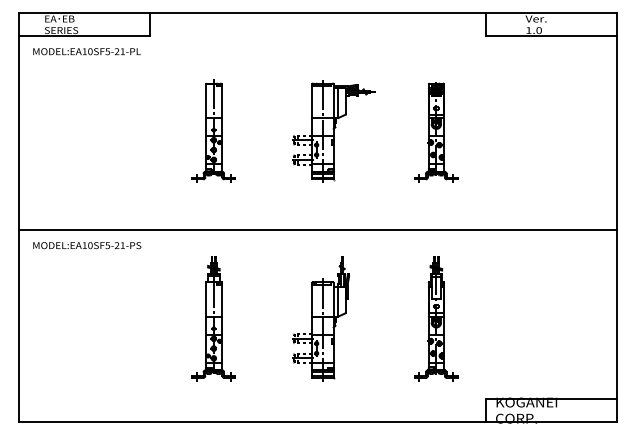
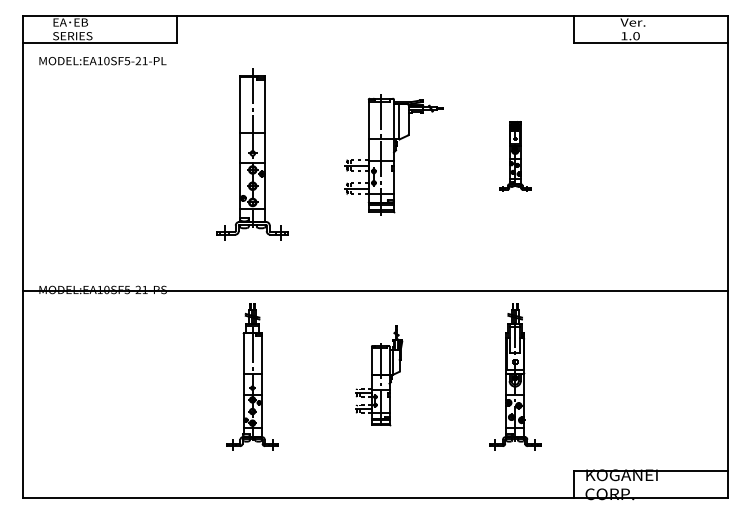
part: (213, 130) -> (252, 154), size x1.4
part: (436, 132) -> (515, 156), size x0.6
line: (317, 230) -> (374, 291), moved
part: (320, 318) -> (378, 376), size x0.7

